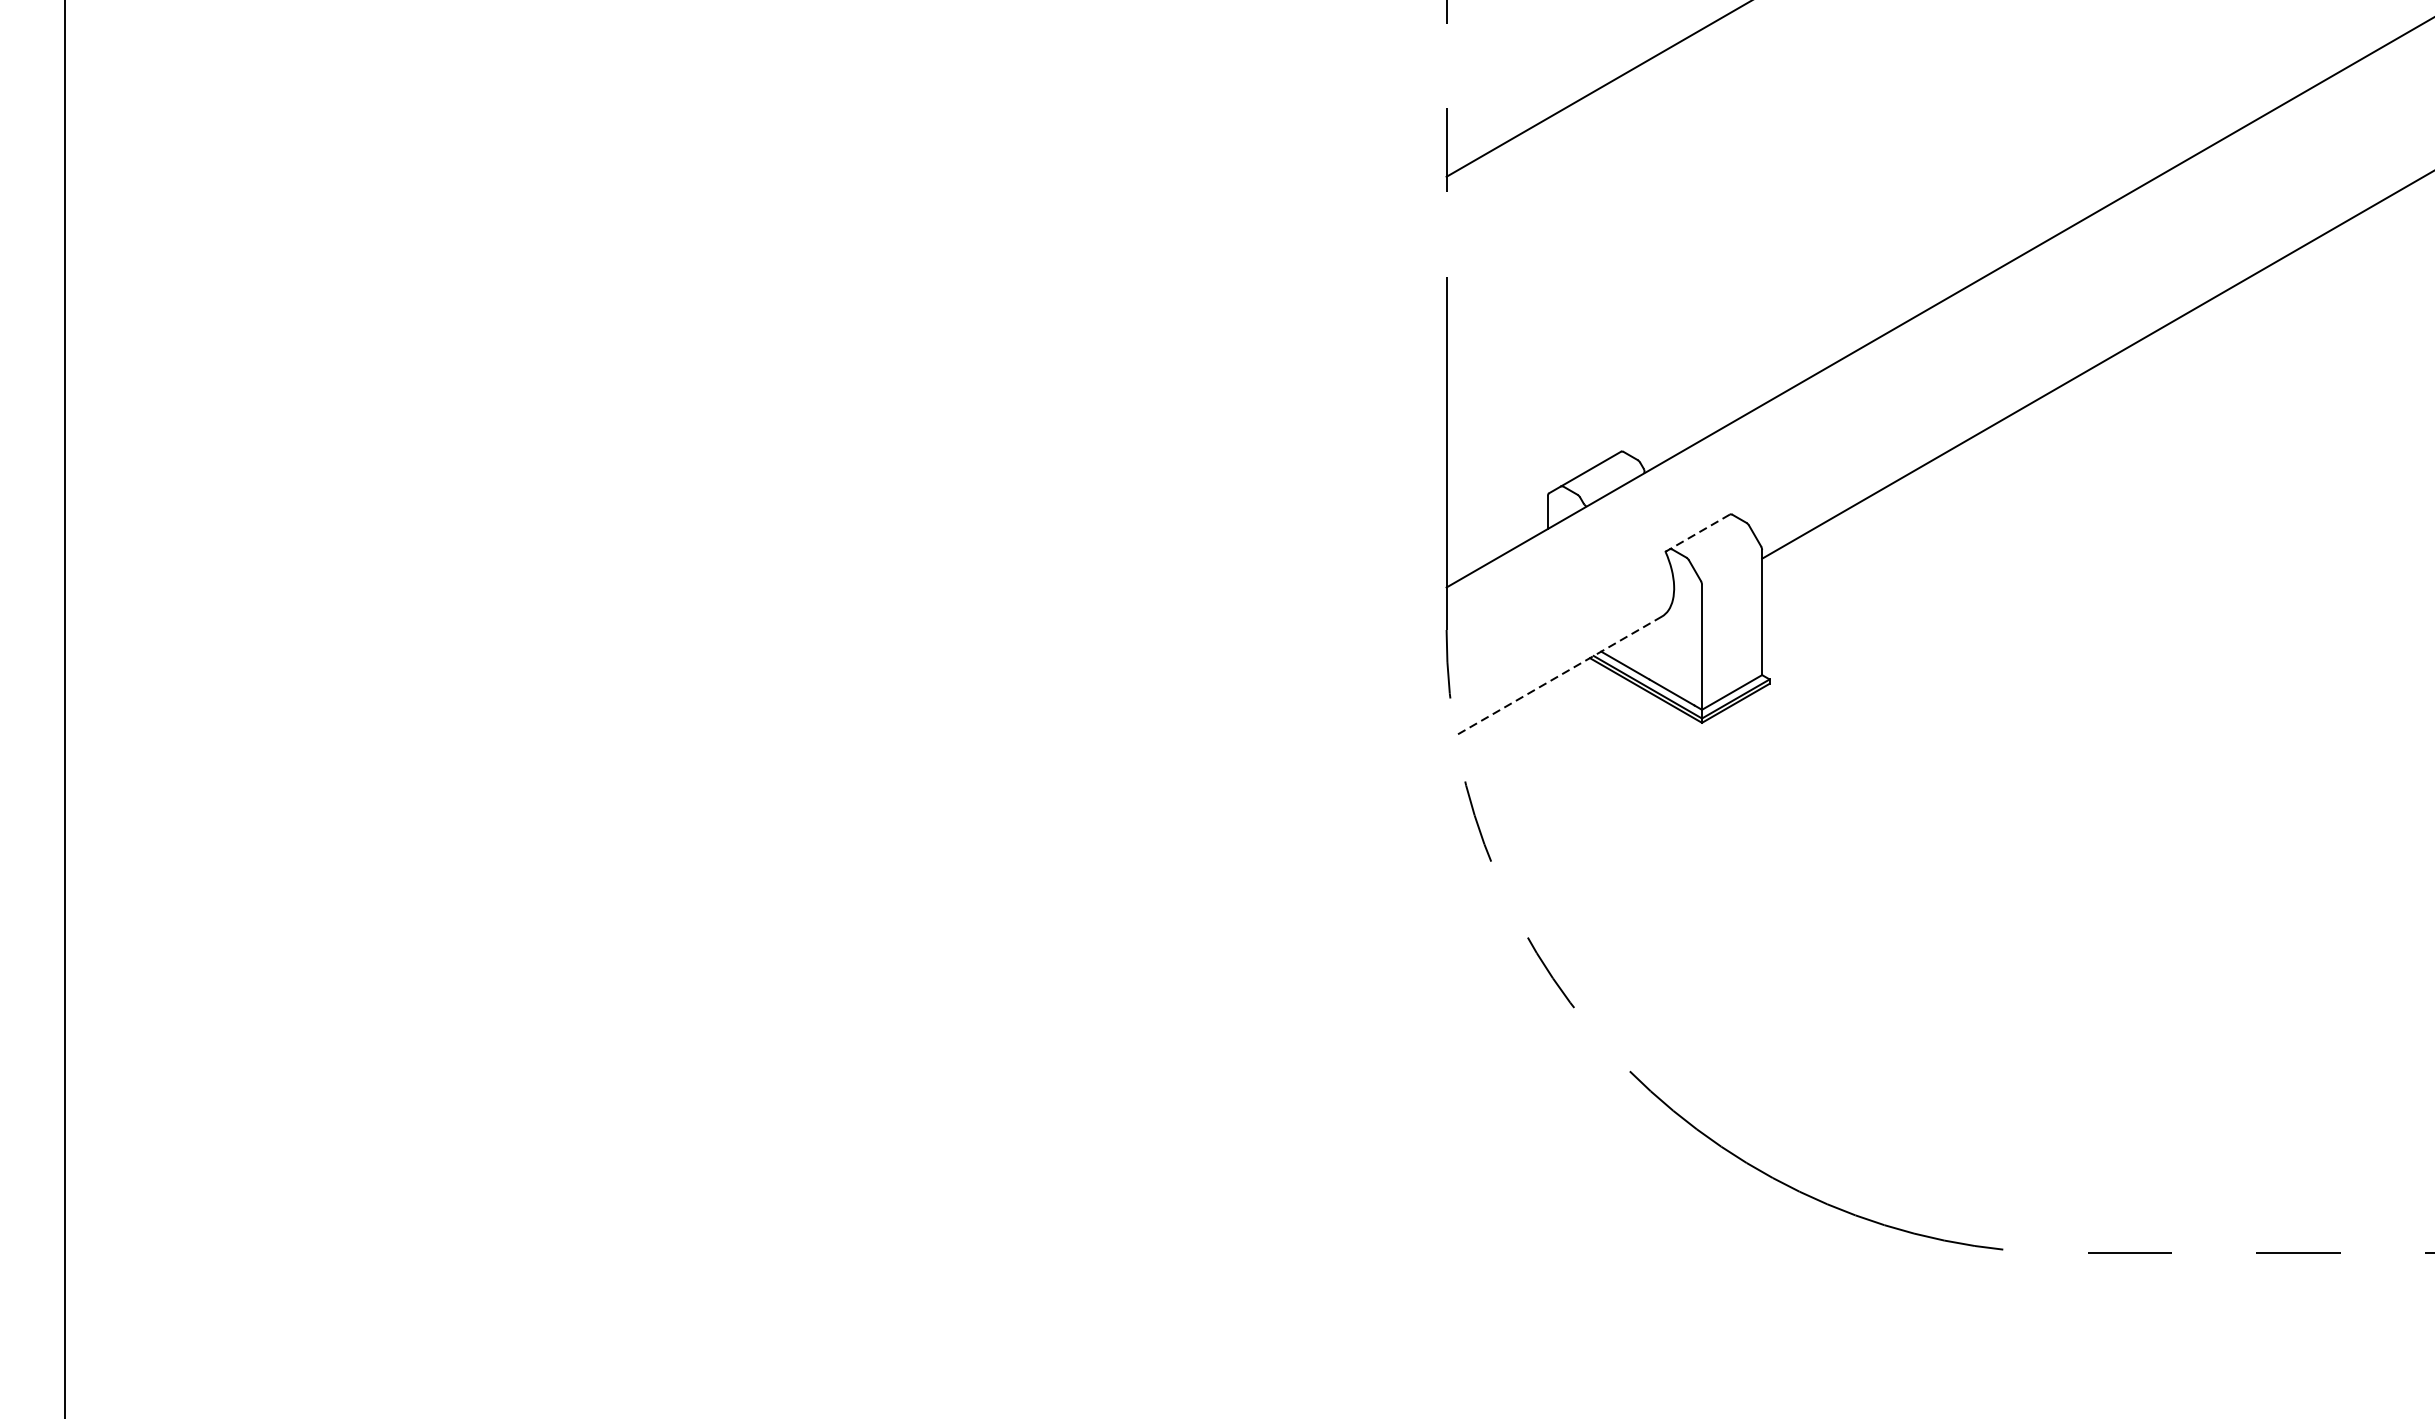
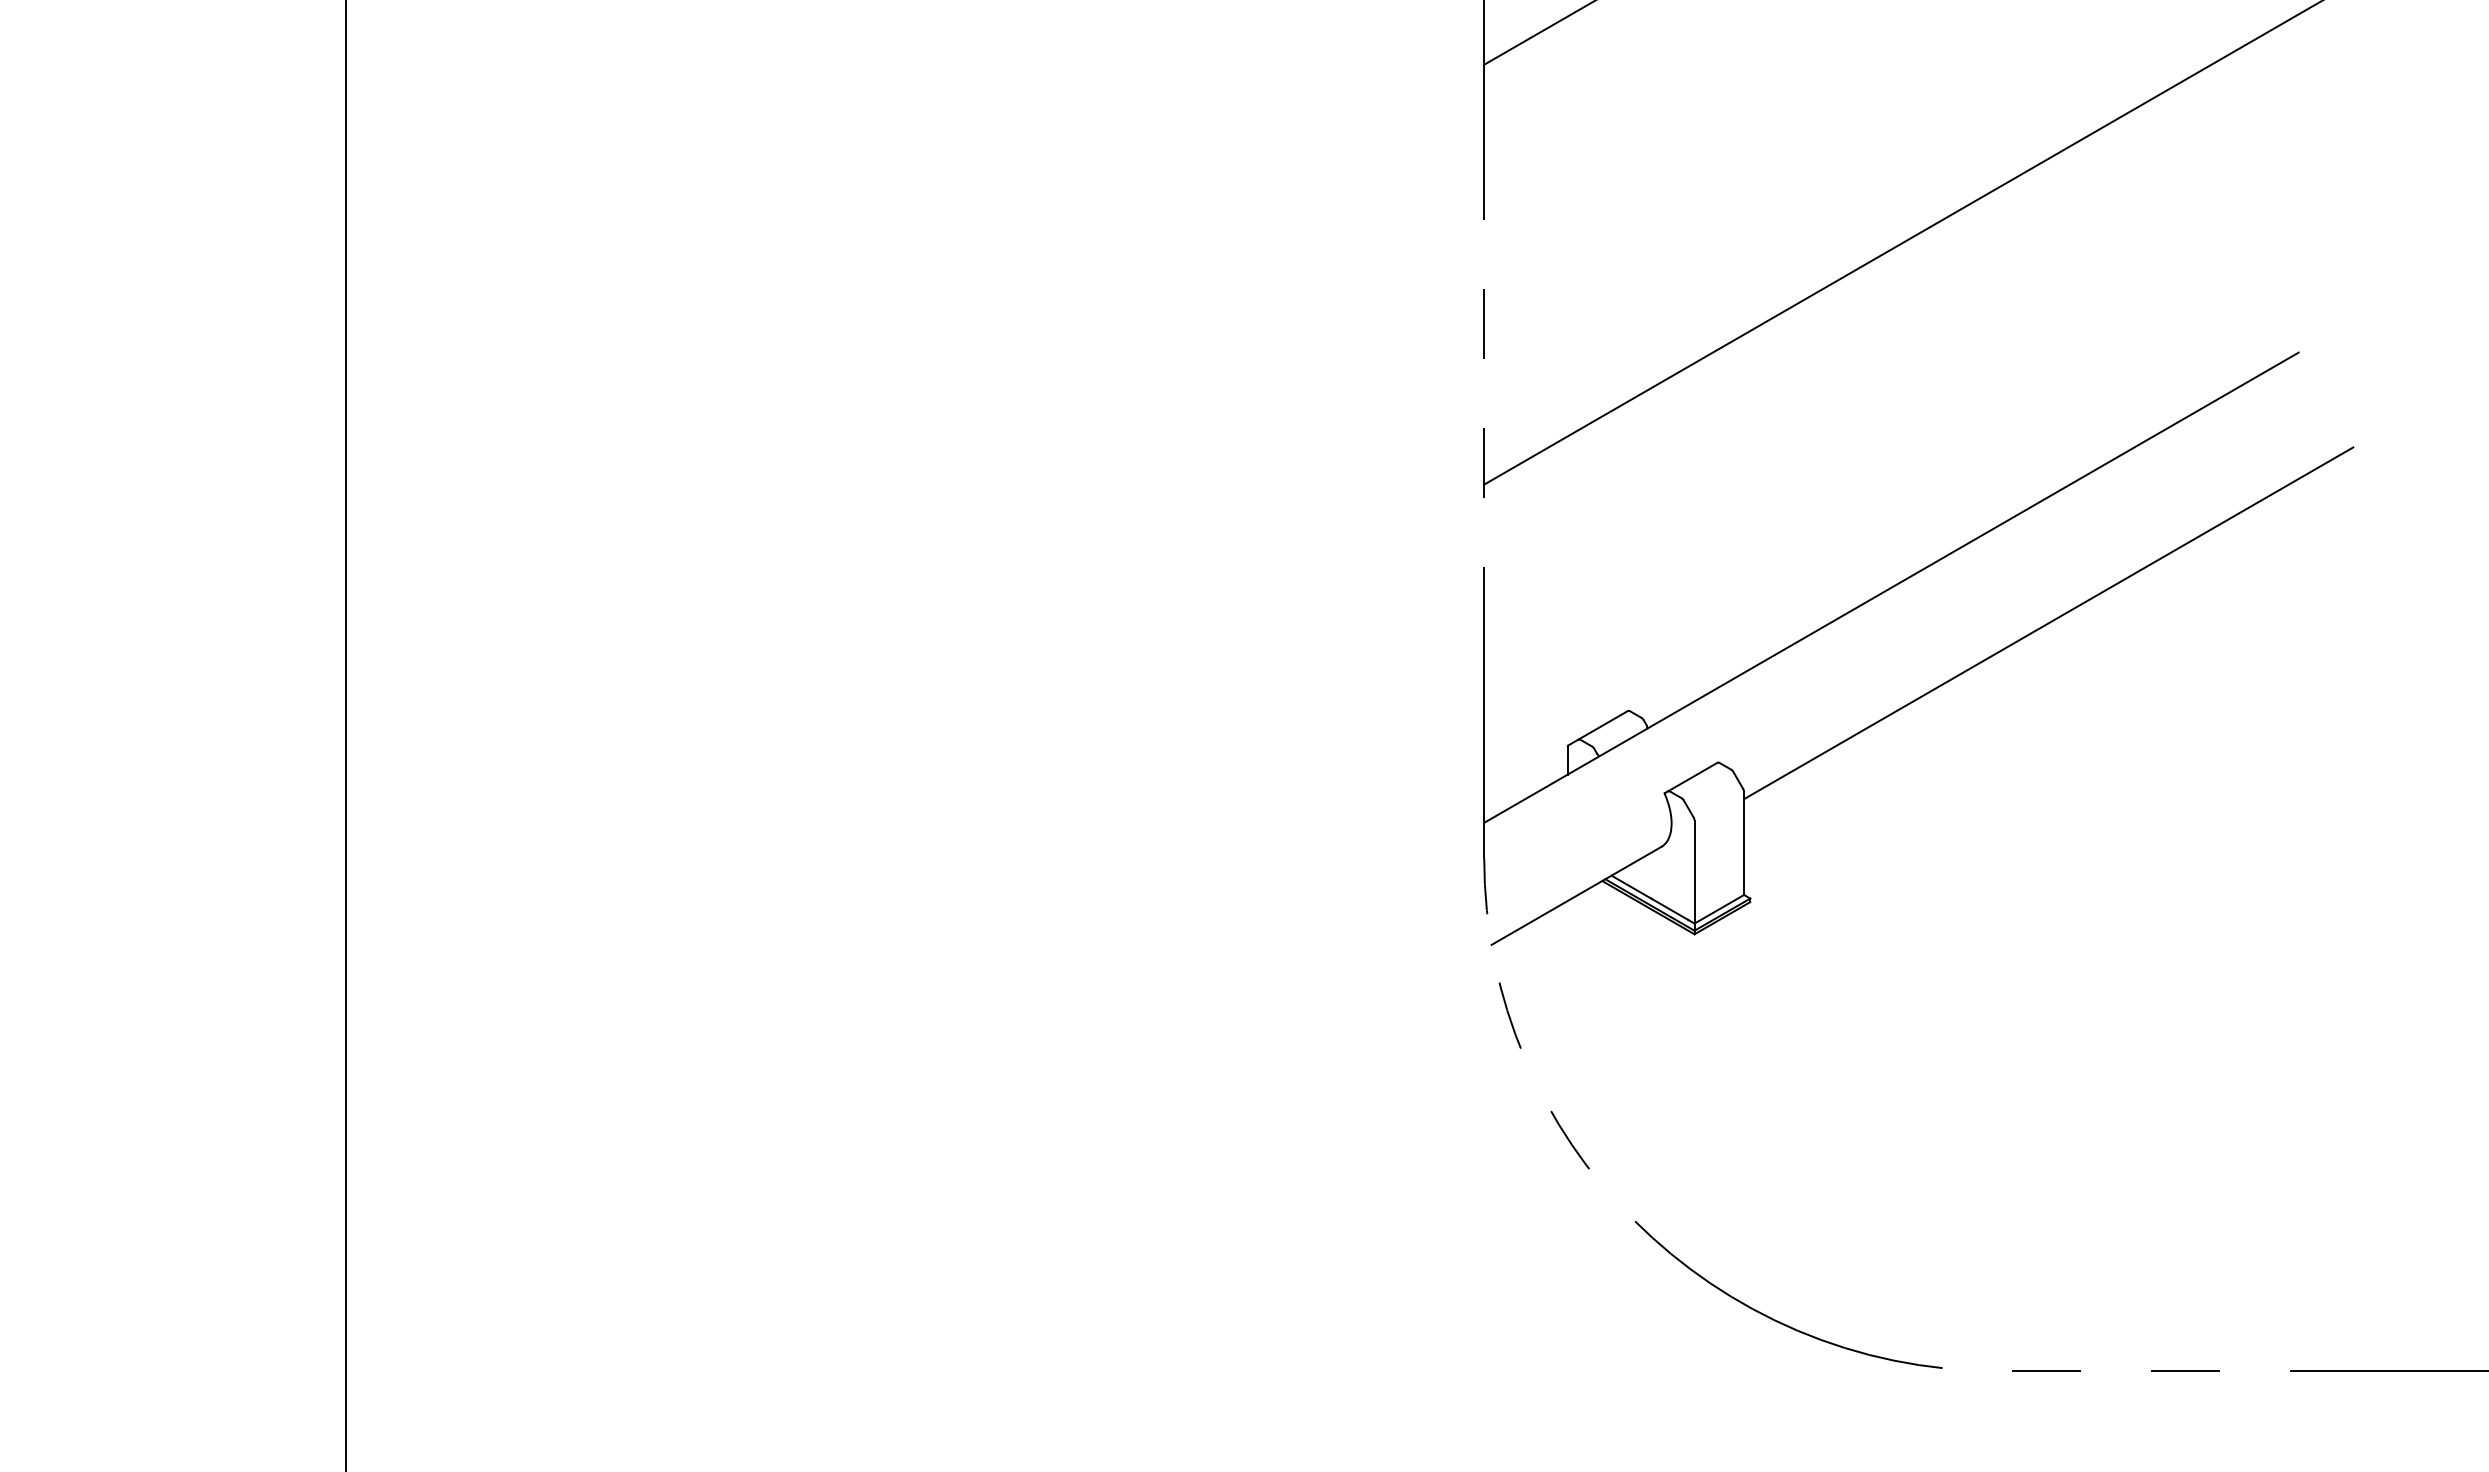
line: (1699, 532) -> (1692, 777), dashed -> solid
line: (1558, 676) -> (1576, 896), dashed -> solid

